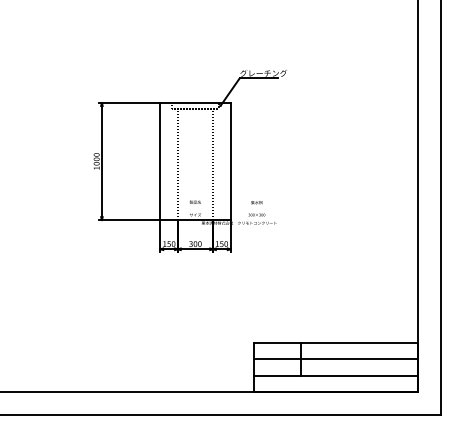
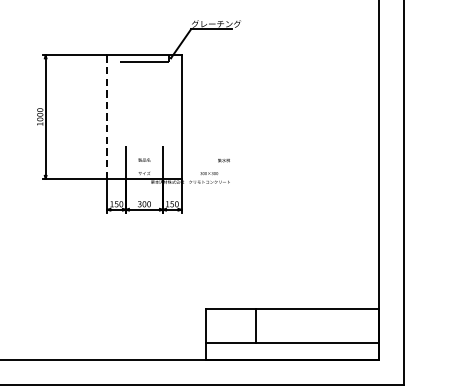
line: (160, 162) -> (107, 118), solid -> dashed
text: (256, 202) -> (223, 160), moved
line: (335, 359) -> (292, 326), removed

